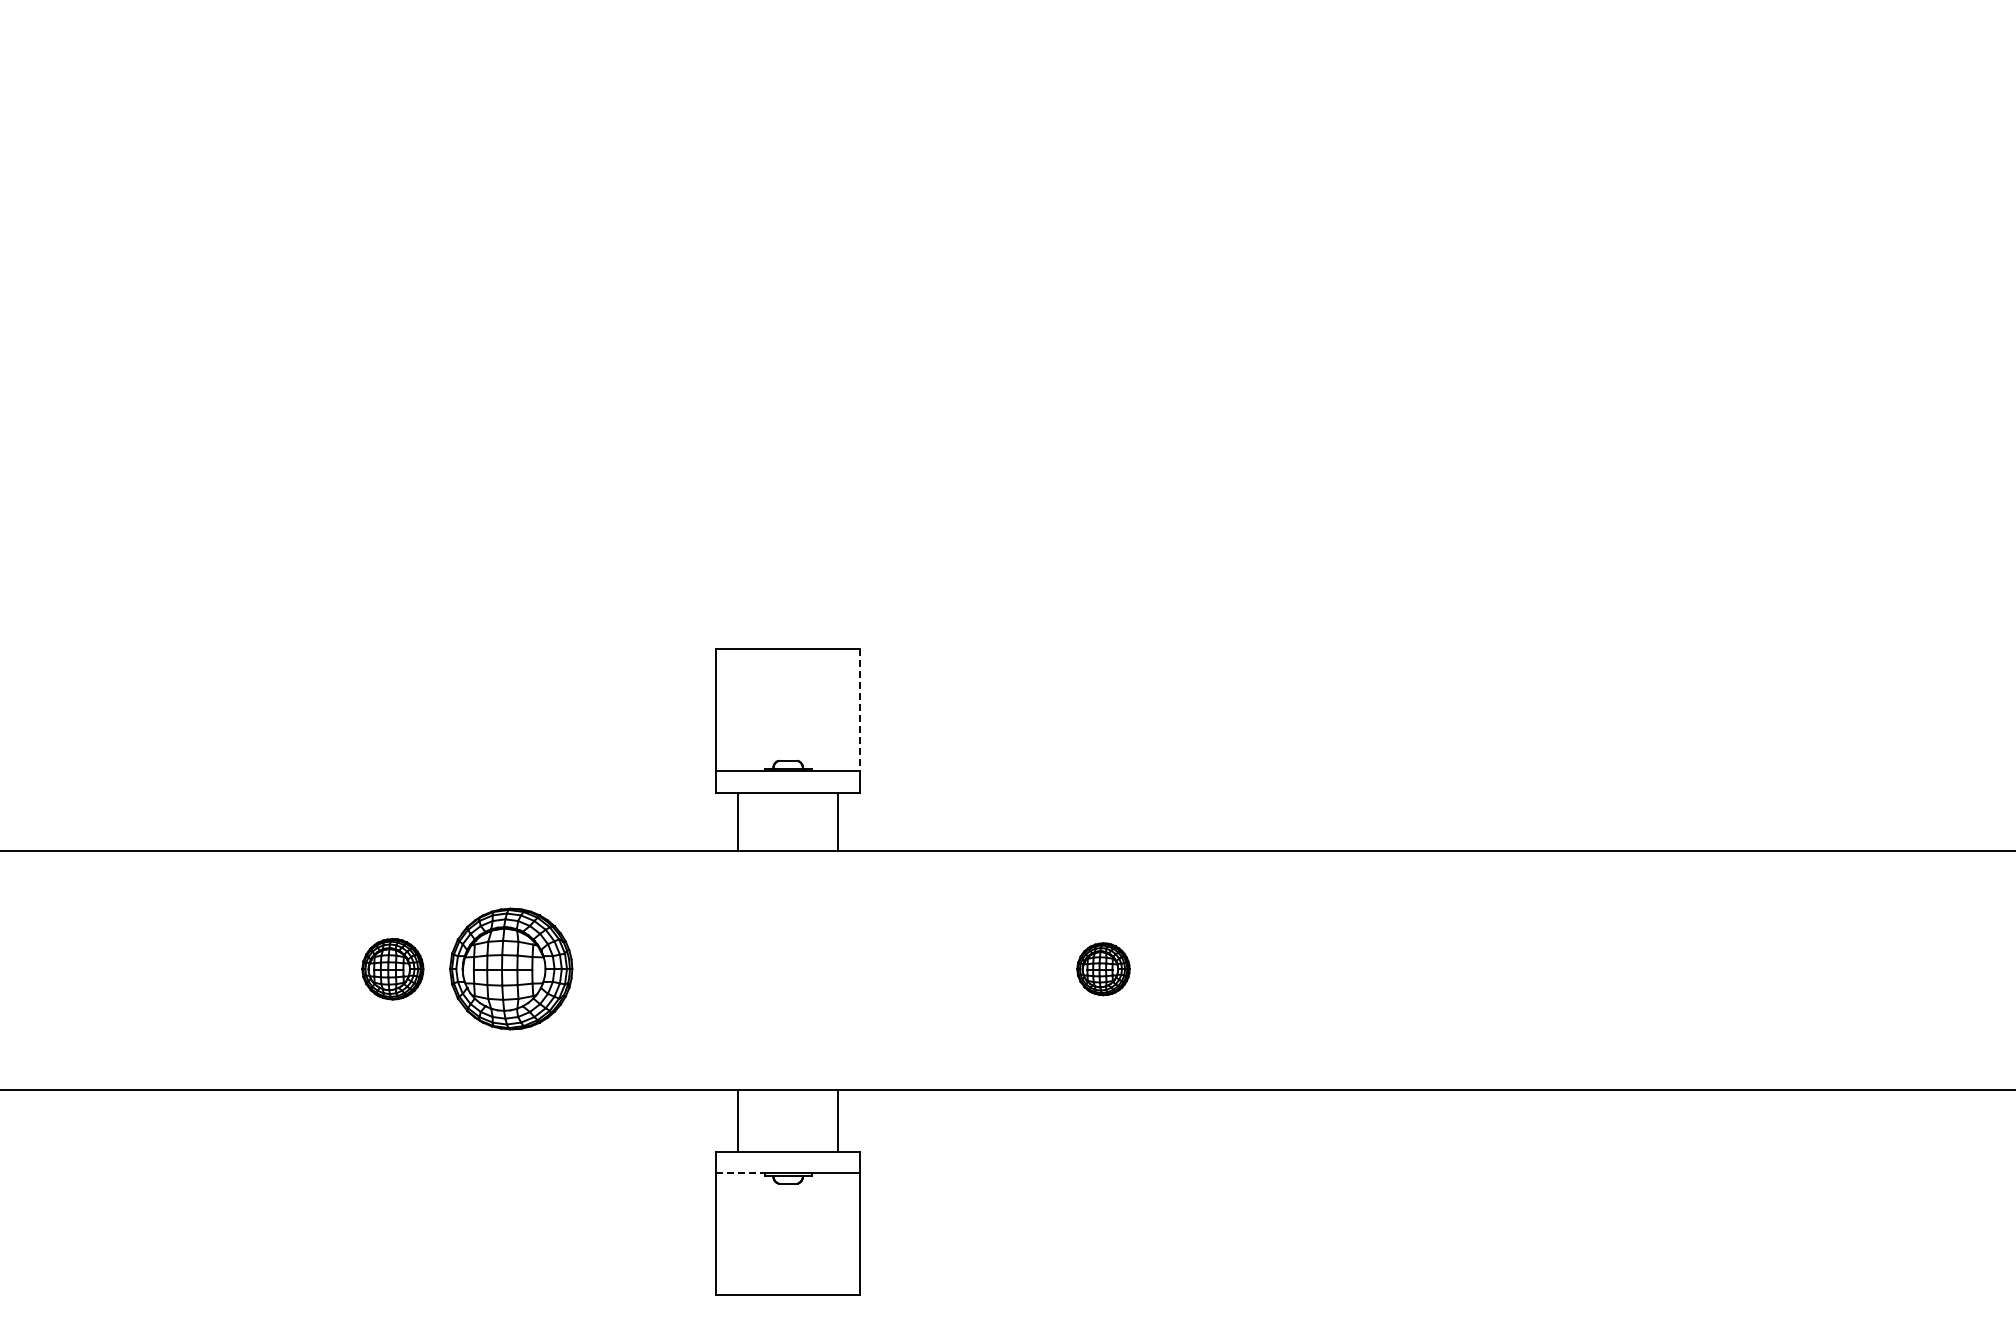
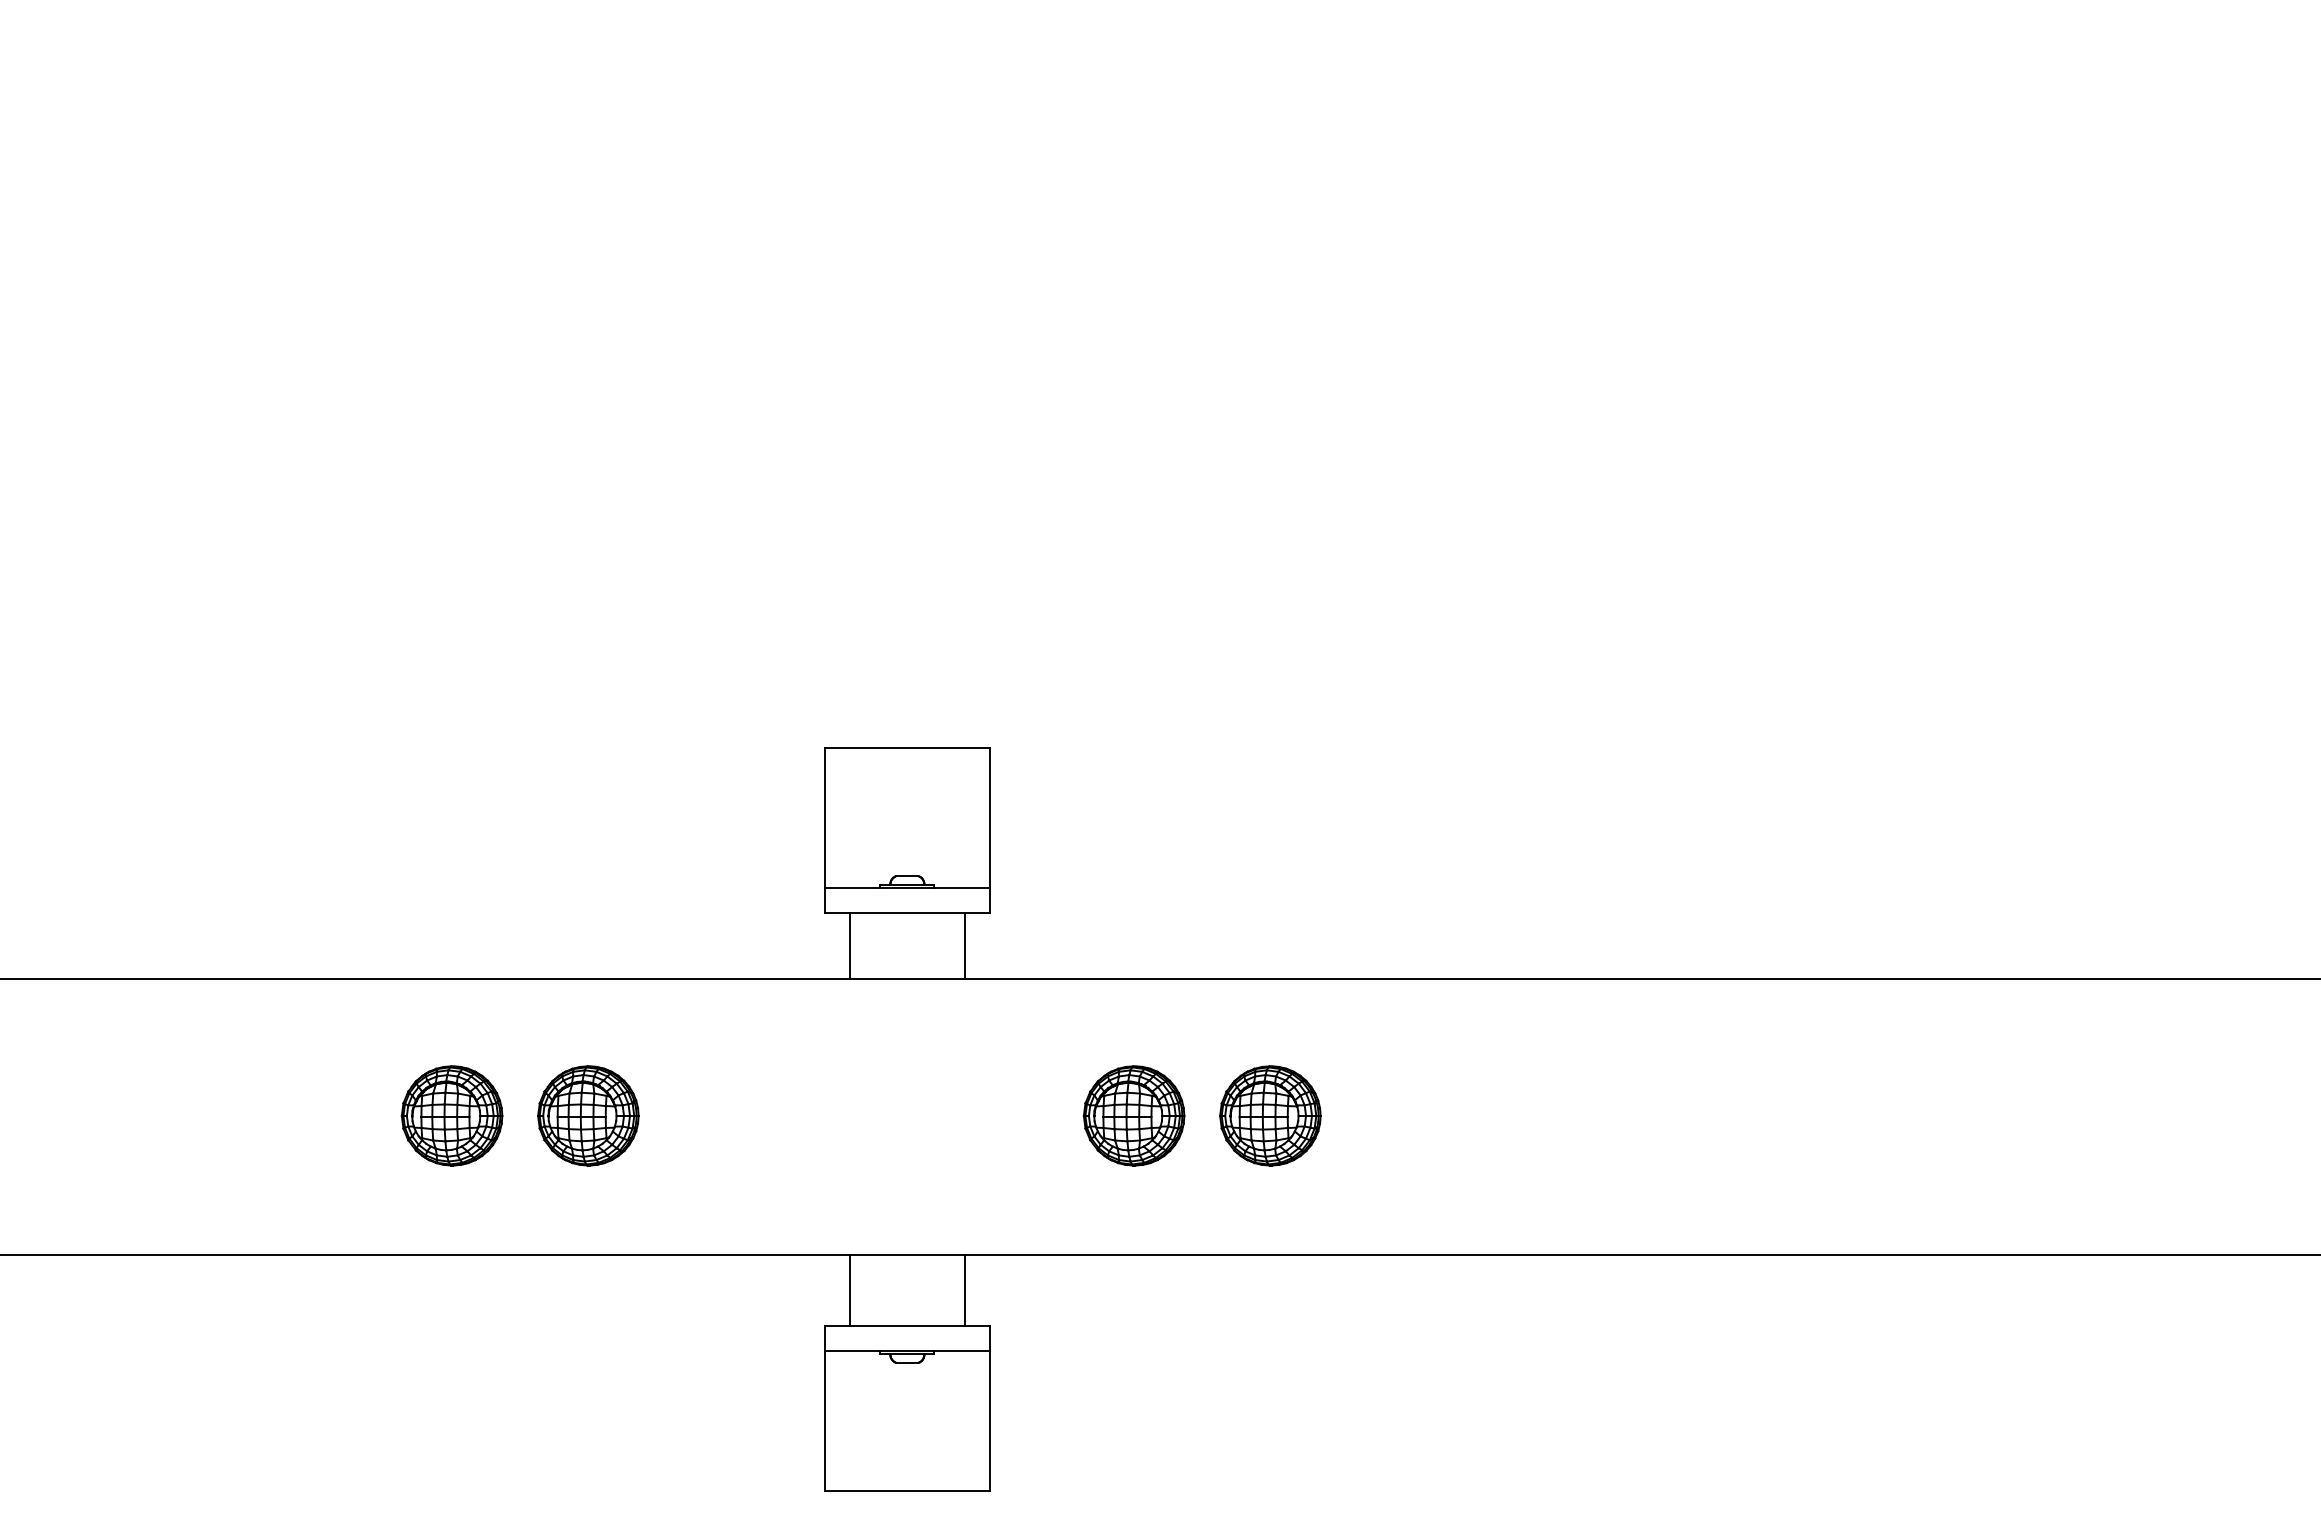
line: (859, 710) -> (989, 818), dashed -> solid
part: (392, 969) -> (451, 1116), size x1.43
part: (510, 969) -> (587, 1116), size x0.71
part: (984, 969) -> (1133, 1116), added
part: (1103, 969) -> (1270, 1116), size x1.67
line: (741, 1173) -> (853, 1351), dashed -> solid

